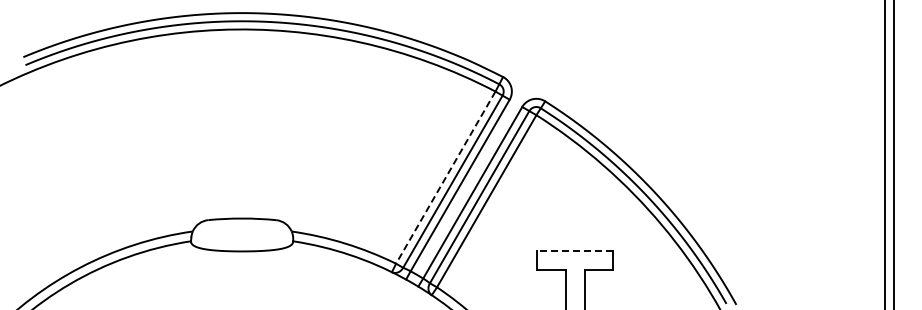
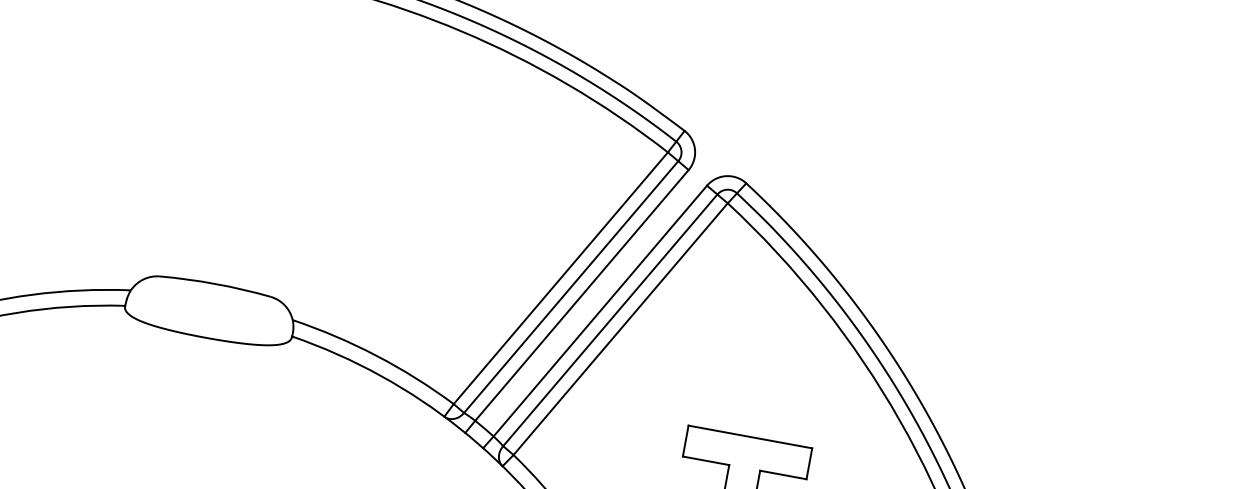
line: (445, 178) -> (560, 279), dashed -> solid
line: (575, 250) -> (751, 436), dashed -> solid

